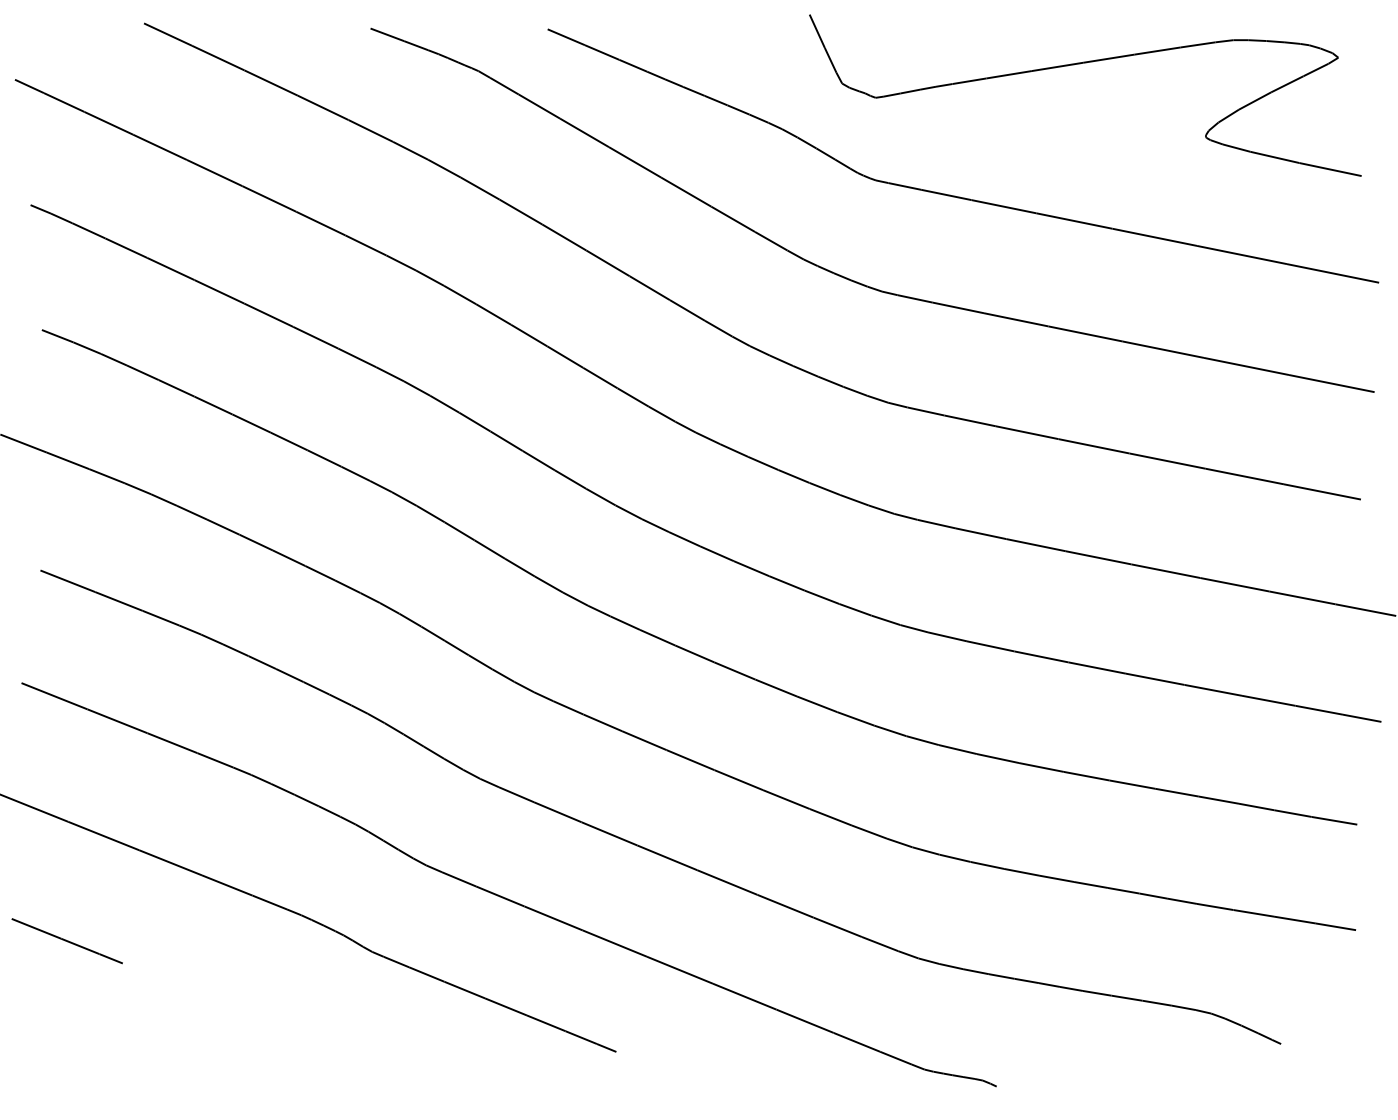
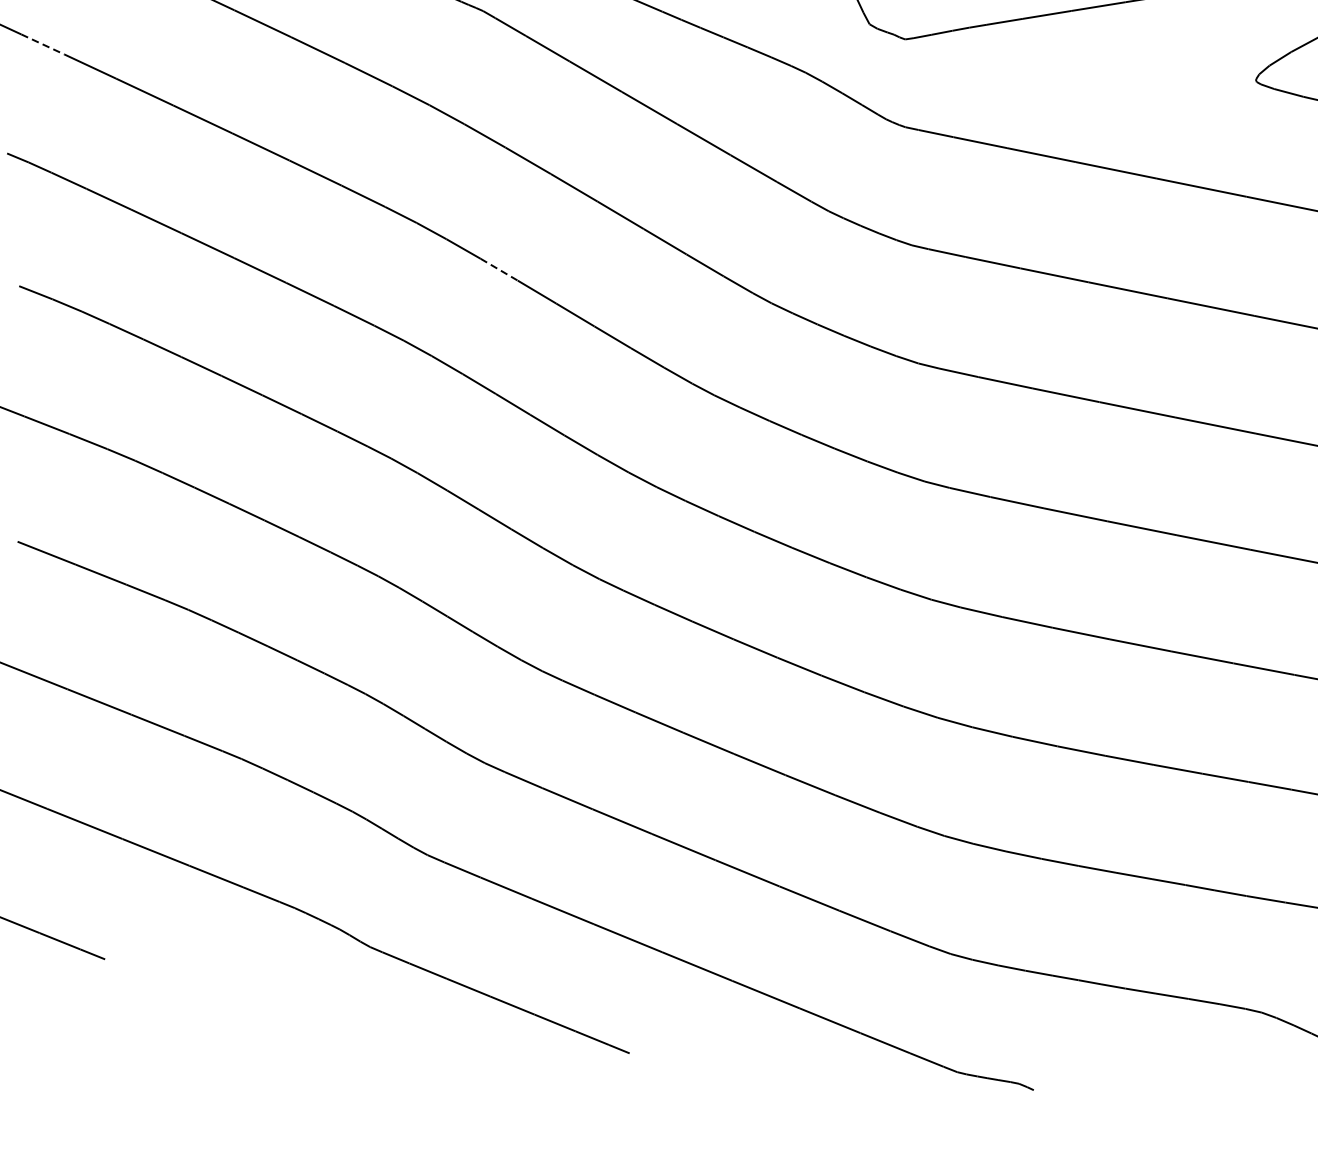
line: (64, 102) -> (43, 44), solid -> dashed
line: (494, 314) -> (500, 269), solid -> dashed

